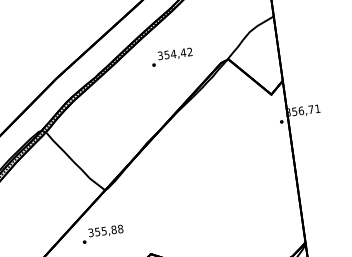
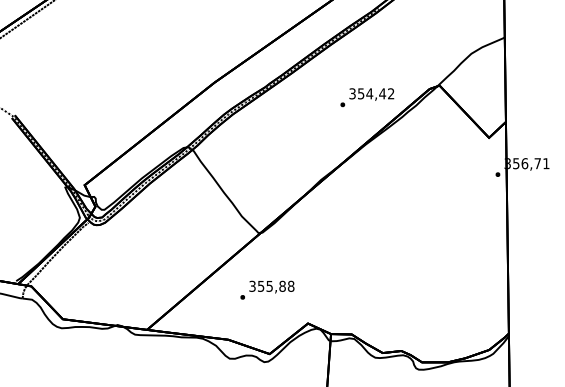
text: (172, 57) -> (367, 97), moved
text: (102, 233) -> (267, 289), moved

